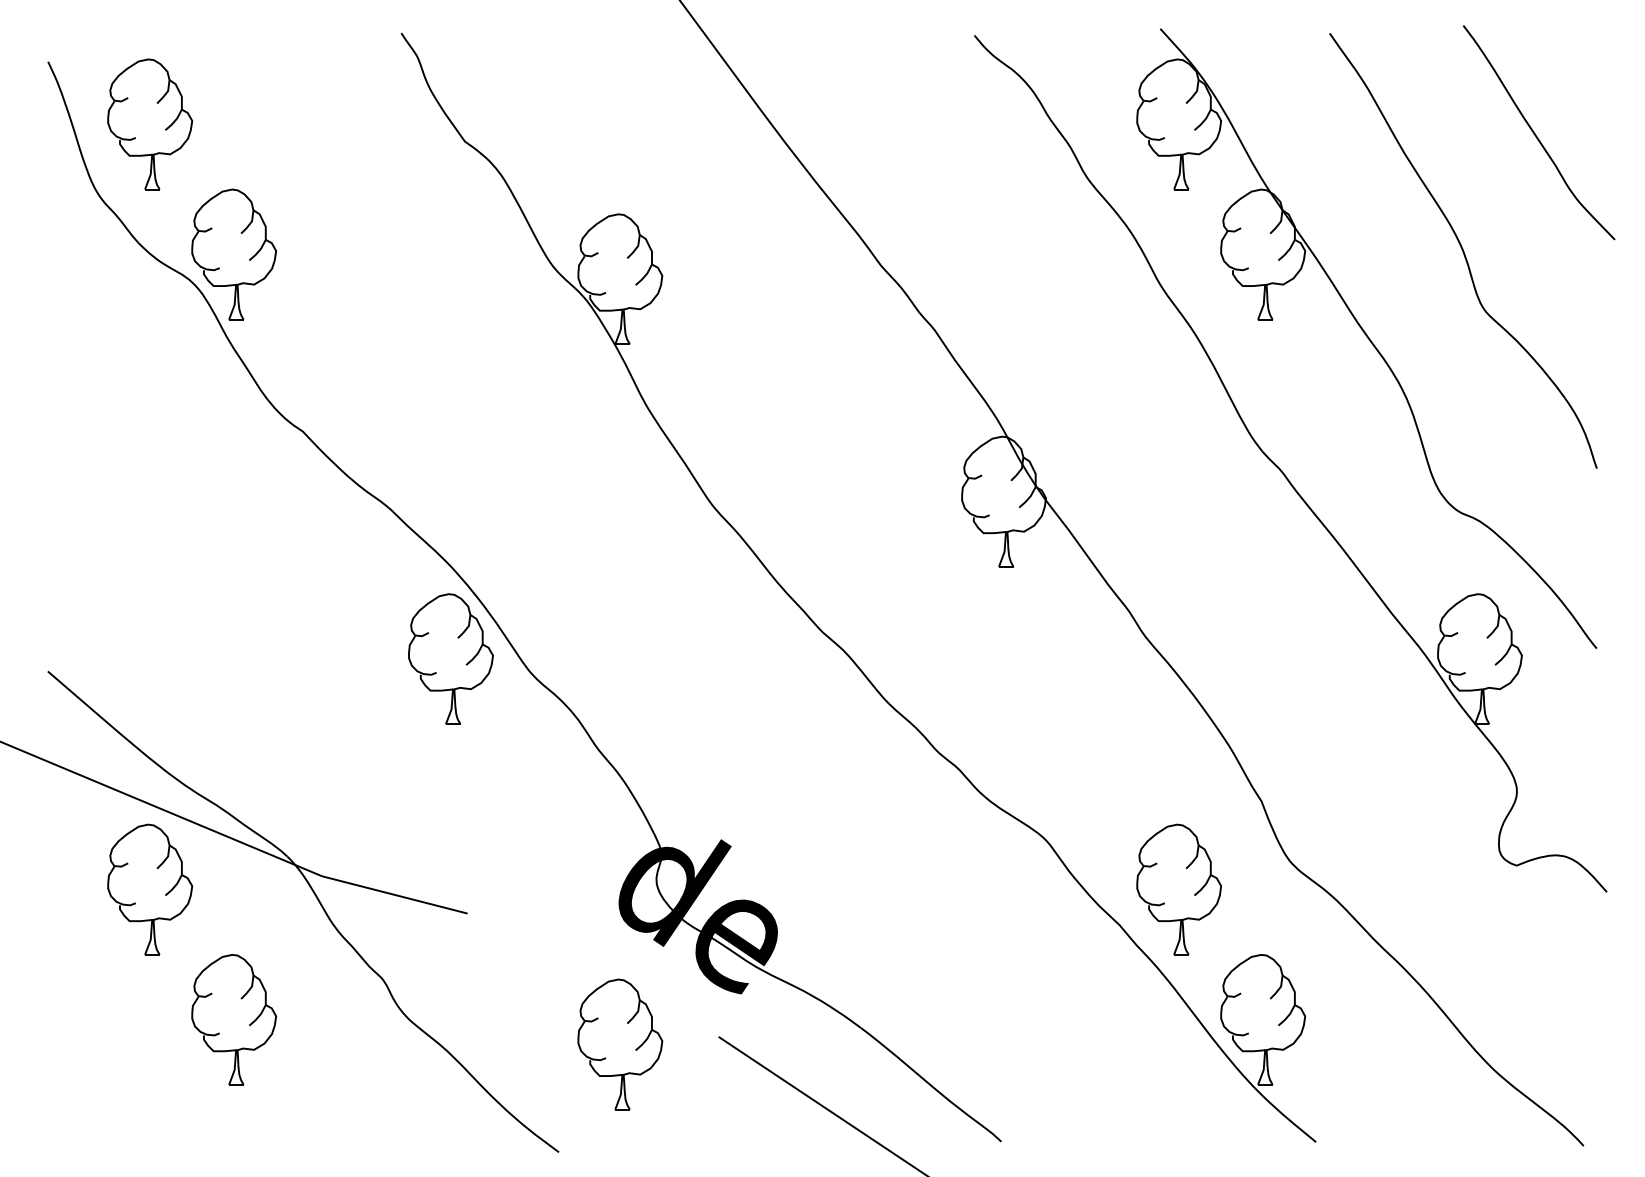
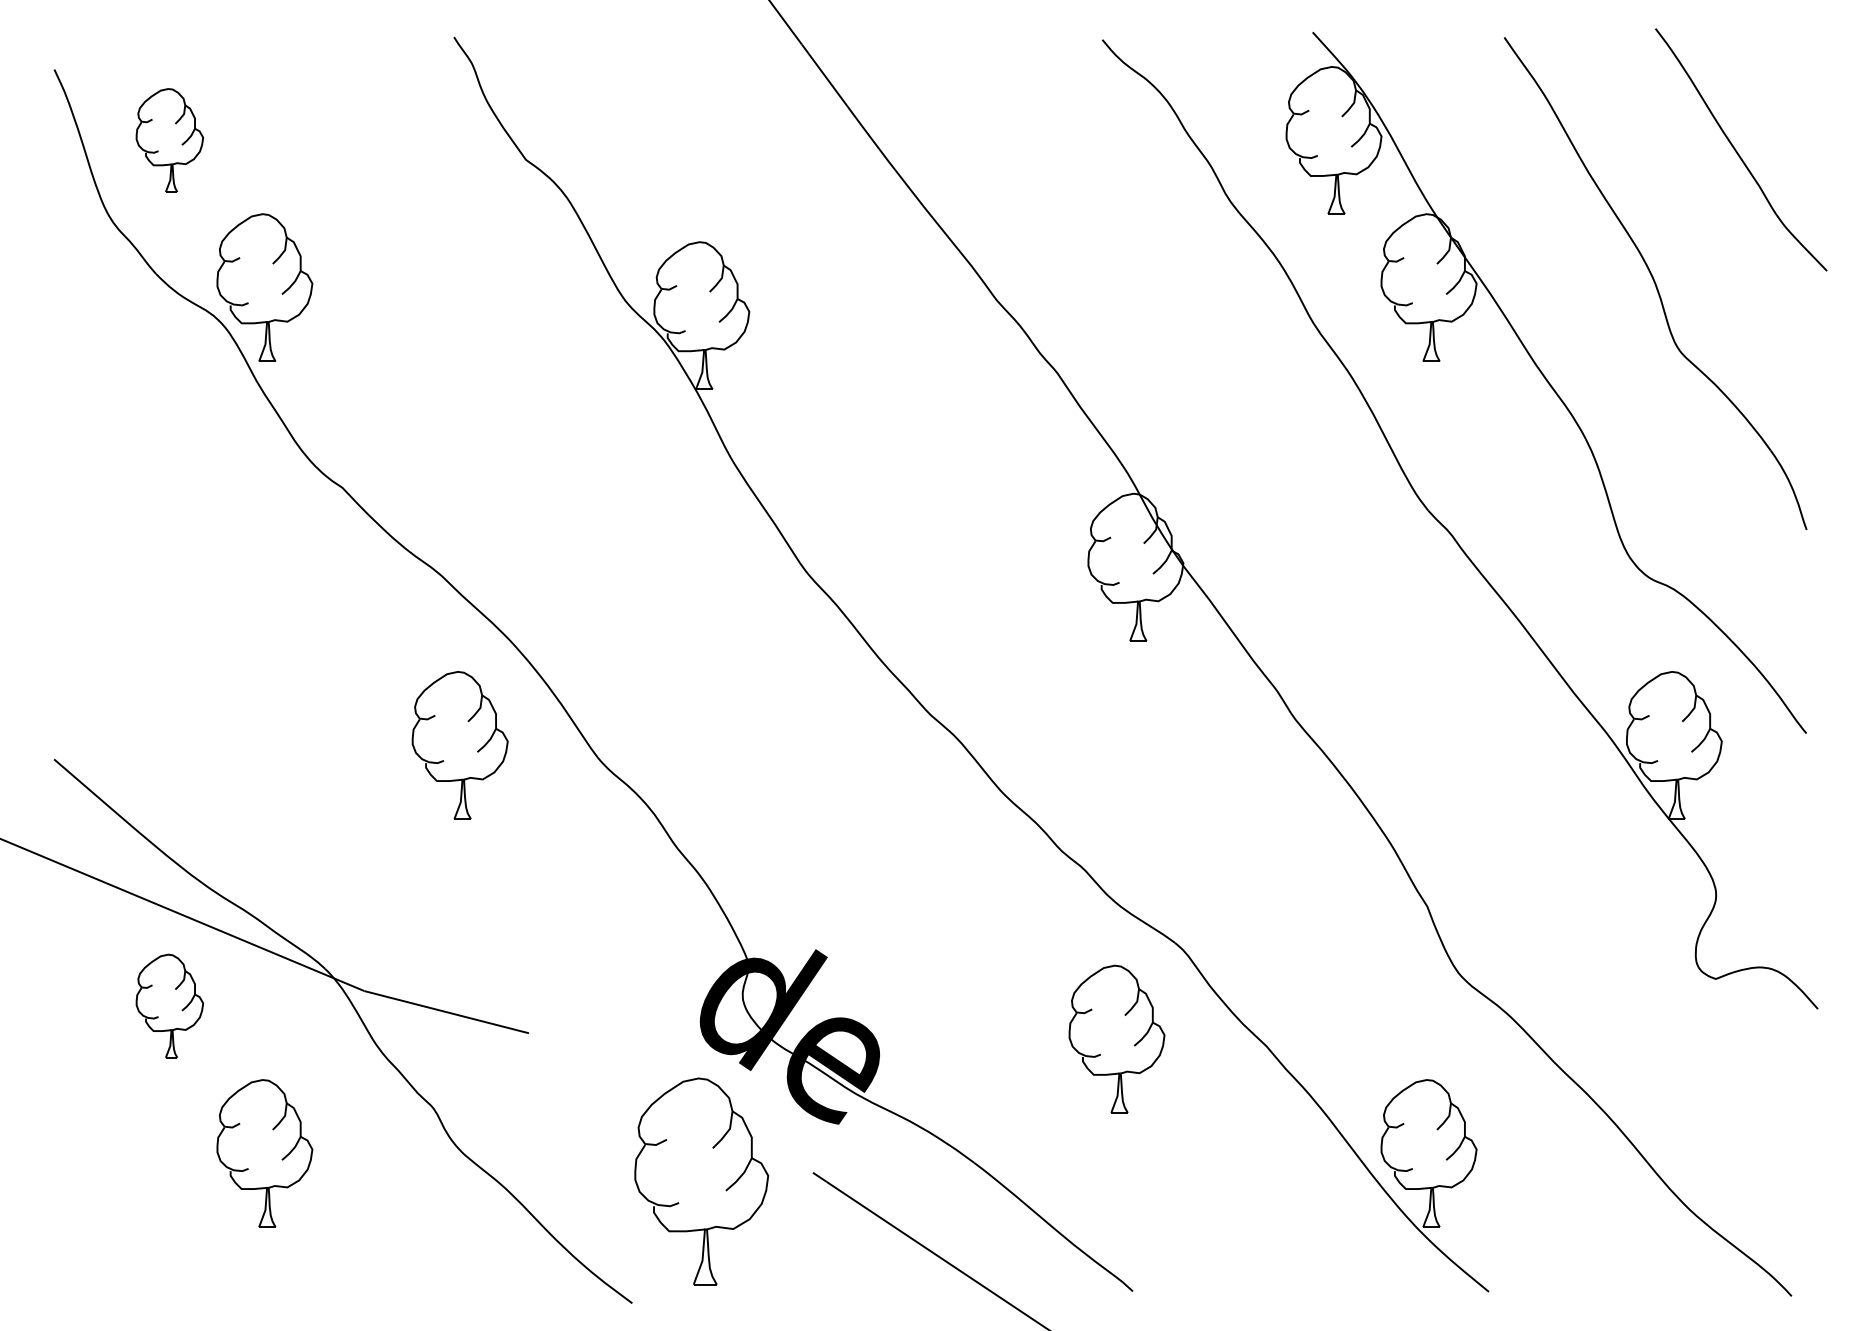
part: (149, 124) -> (169, 140), size x0.7
part: (450, 659) -> (459, 745), moved
part: (149, 889) -> (169, 1005), size x0.7
part: (1178, 889) -> (1116, 1038), moved
part: (620, 1044) -> (701, 1181), size x1.4

